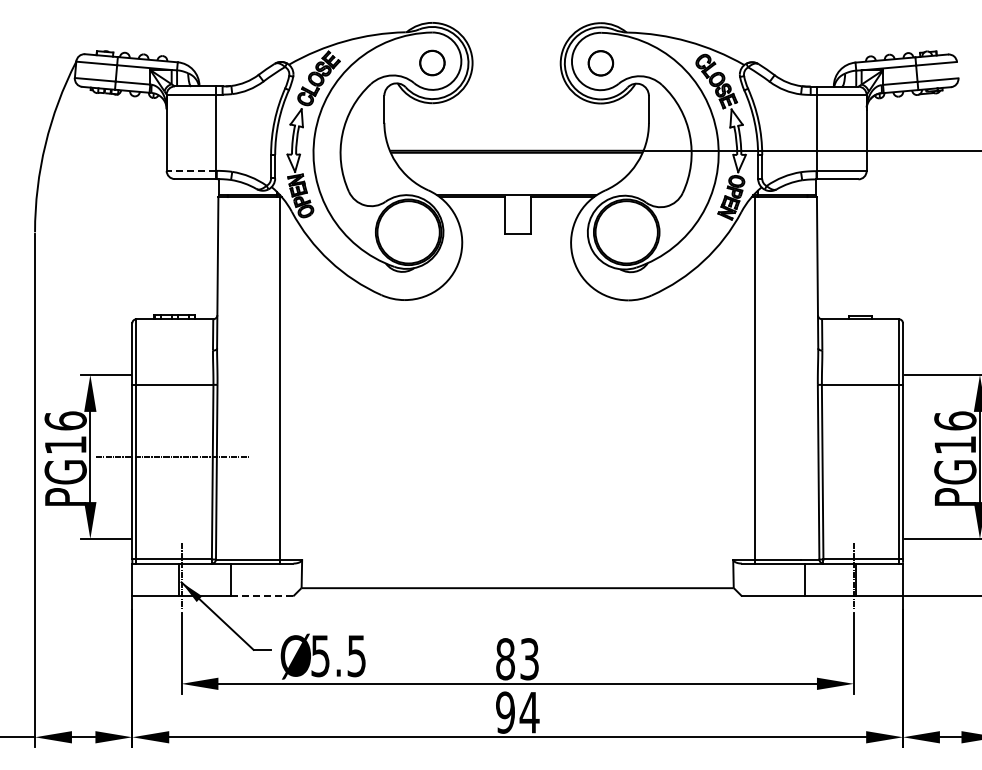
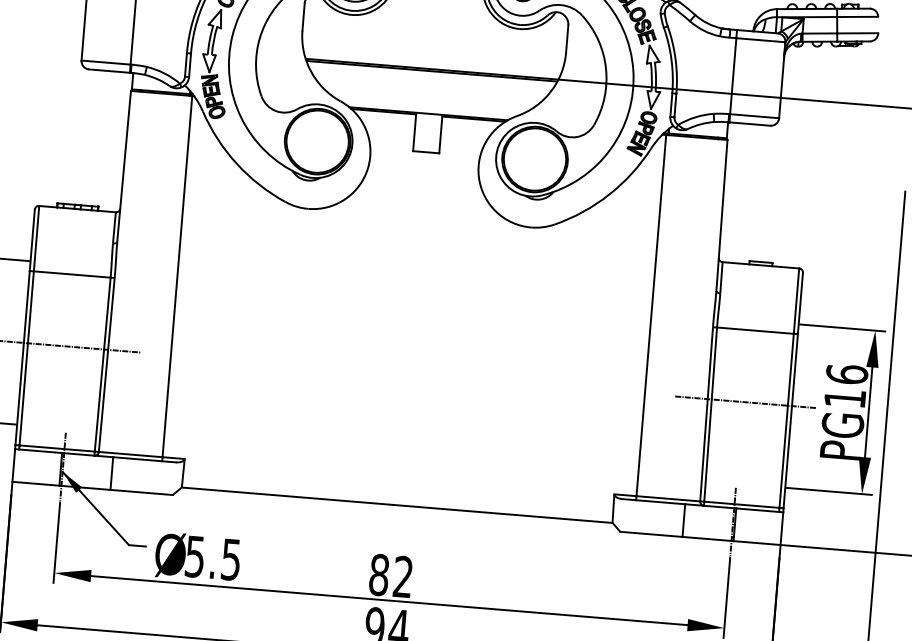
line: (191, 170) -> (106, 62), dashed -> solid
line: (856, 457) -> (745, 402), added
line: (262, 596) -> (142, 492), dashed -> solid
text: (529, 659) -> (403, 577), 83 -> 82

